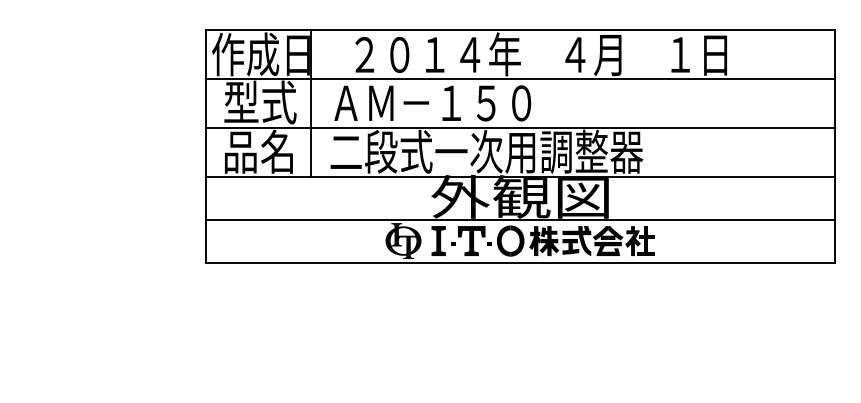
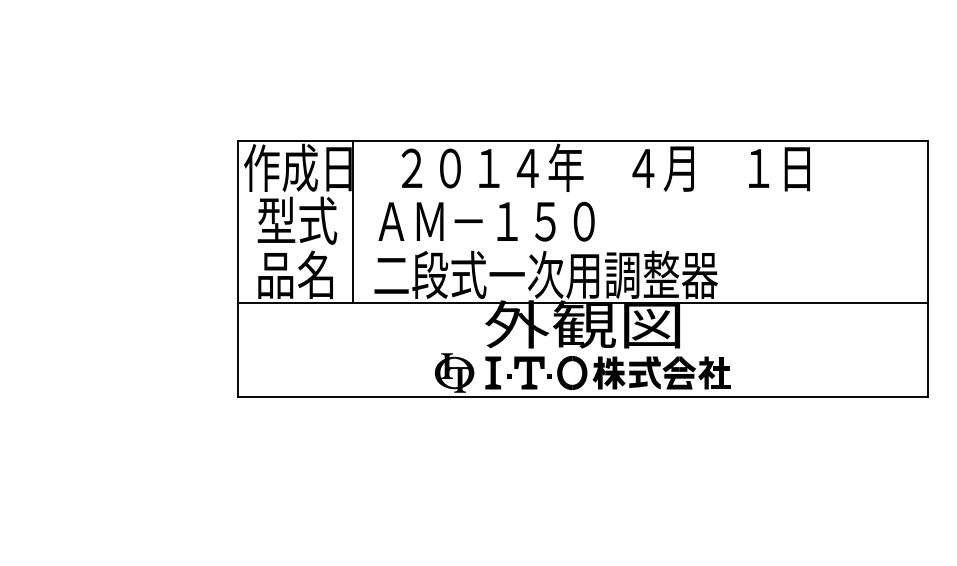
line: (519, 78) -> (582, 194), removed
line: (519, 127) -> (582, 248), removed
line: (519, 219) -> (582, 349), removed

